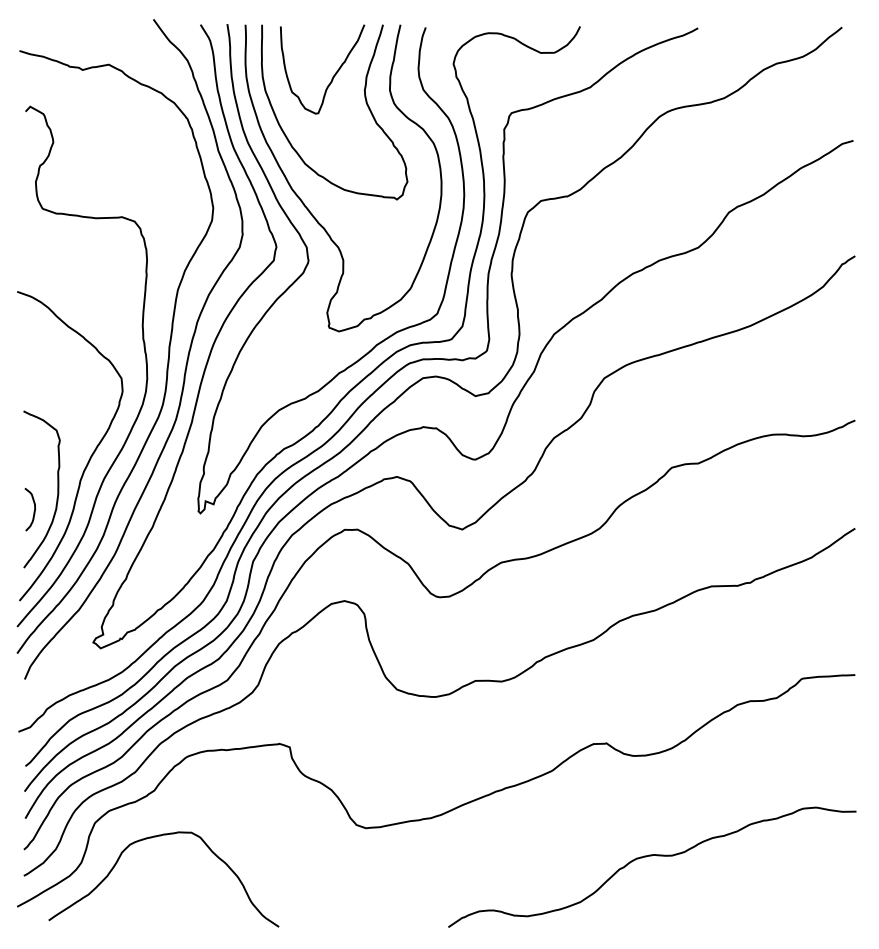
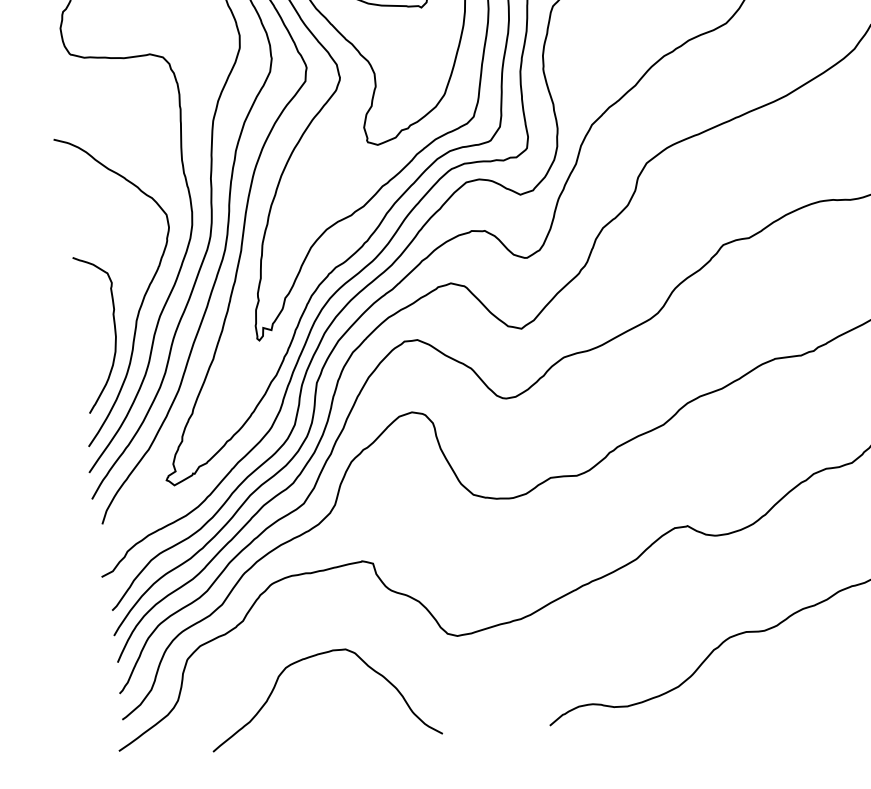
curve: (33, 511) -> (93, 356), removed
curve: (156, 837) -> (311, 657), moved

